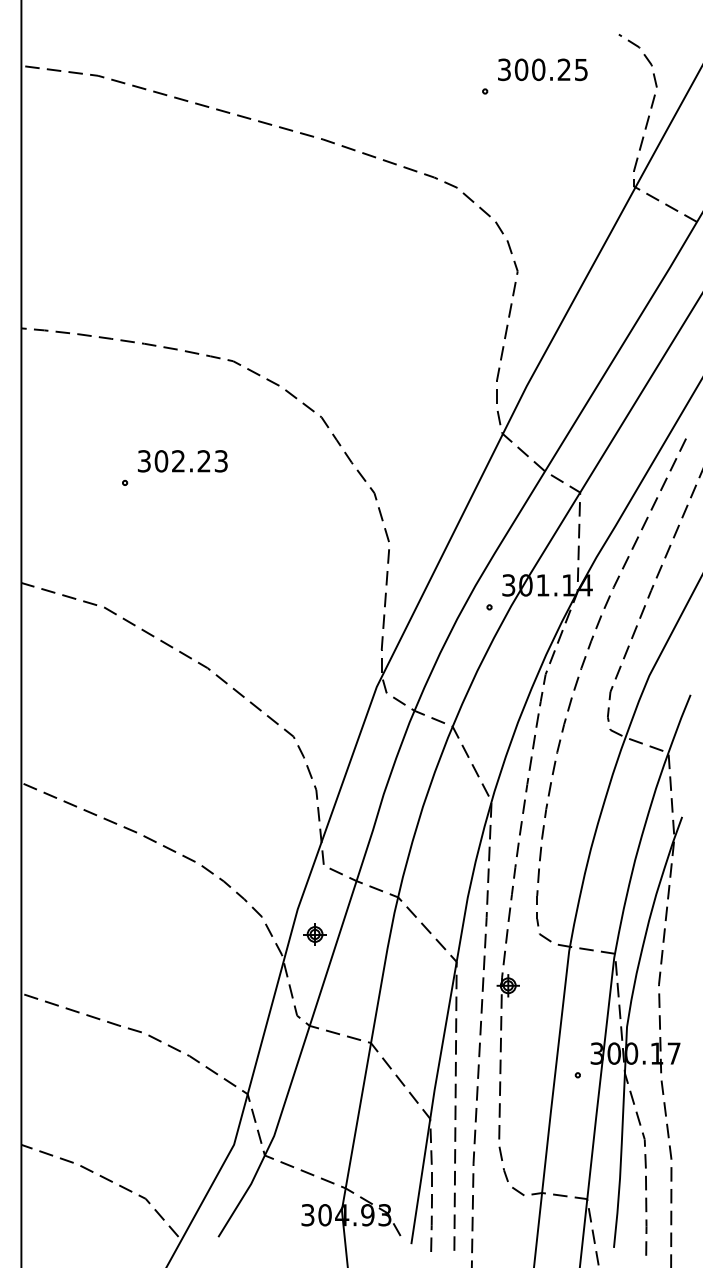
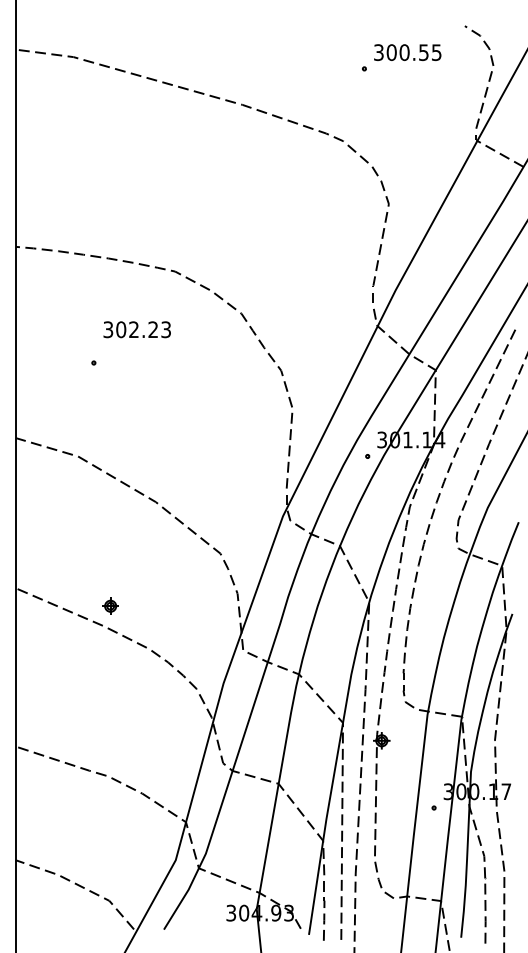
text: (563, 69) -> (423, 52), 300.25 -> 300.55
text: (181, 460) -> (136, 329), moved
part: (314, 933) -> (110, 605), moved

